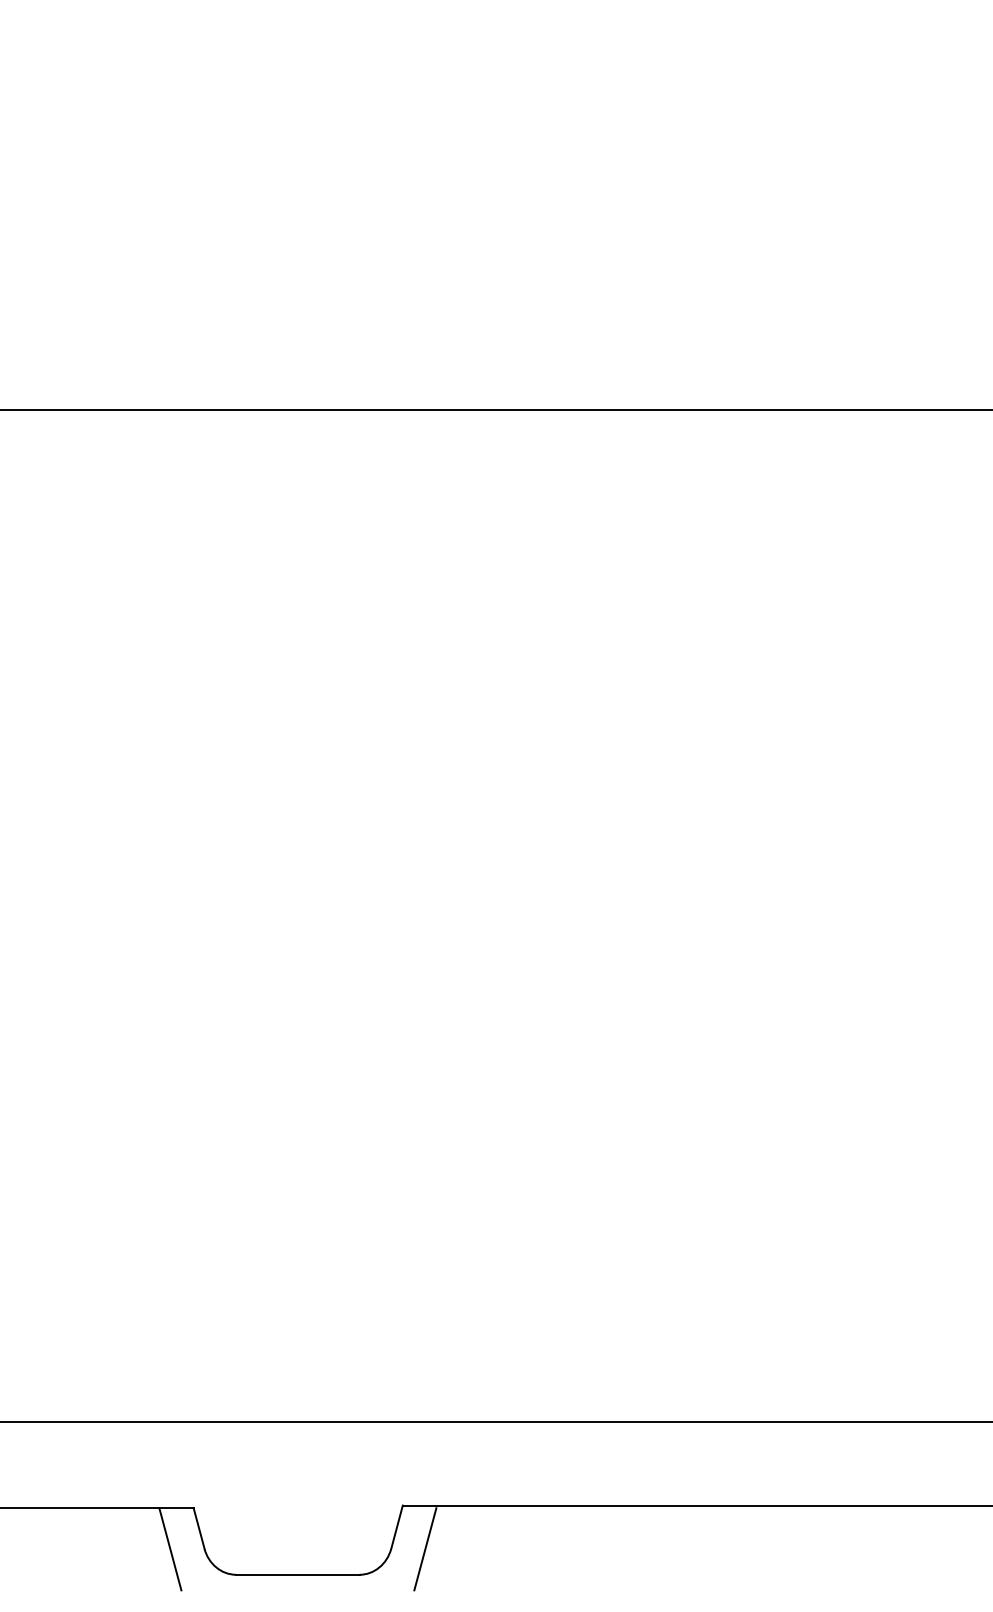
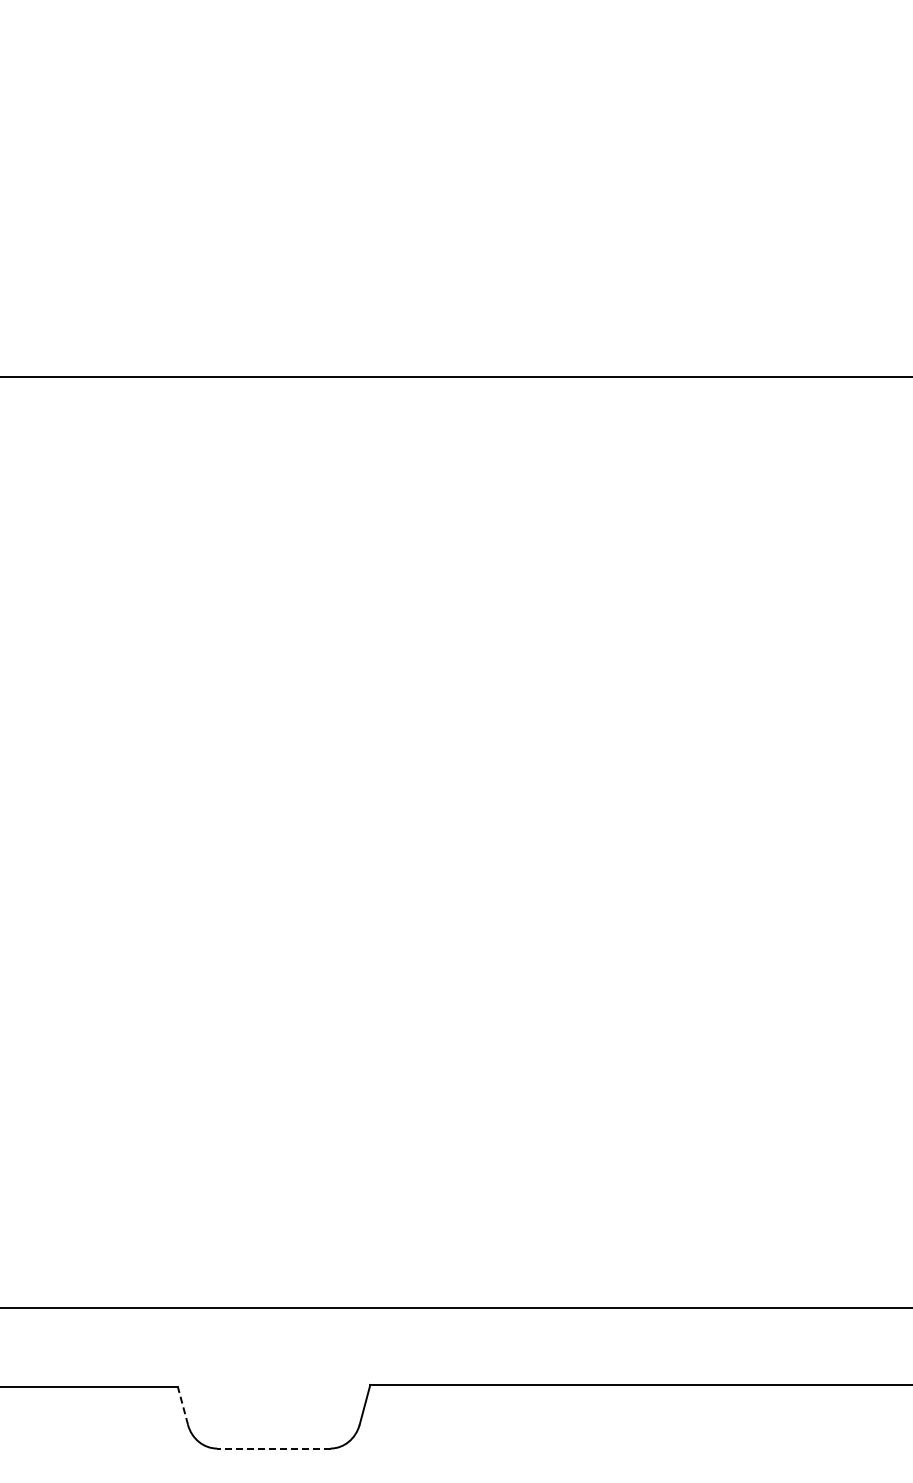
line: (198, 1527) -> (182, 1405), solid -> dashed
line: (170, 1548) -> (156, 1424), removed
line: (424, 1548) -> (390, 1424), removed
line: (297, 1574) -> (273, 1448), solid -> dashed

